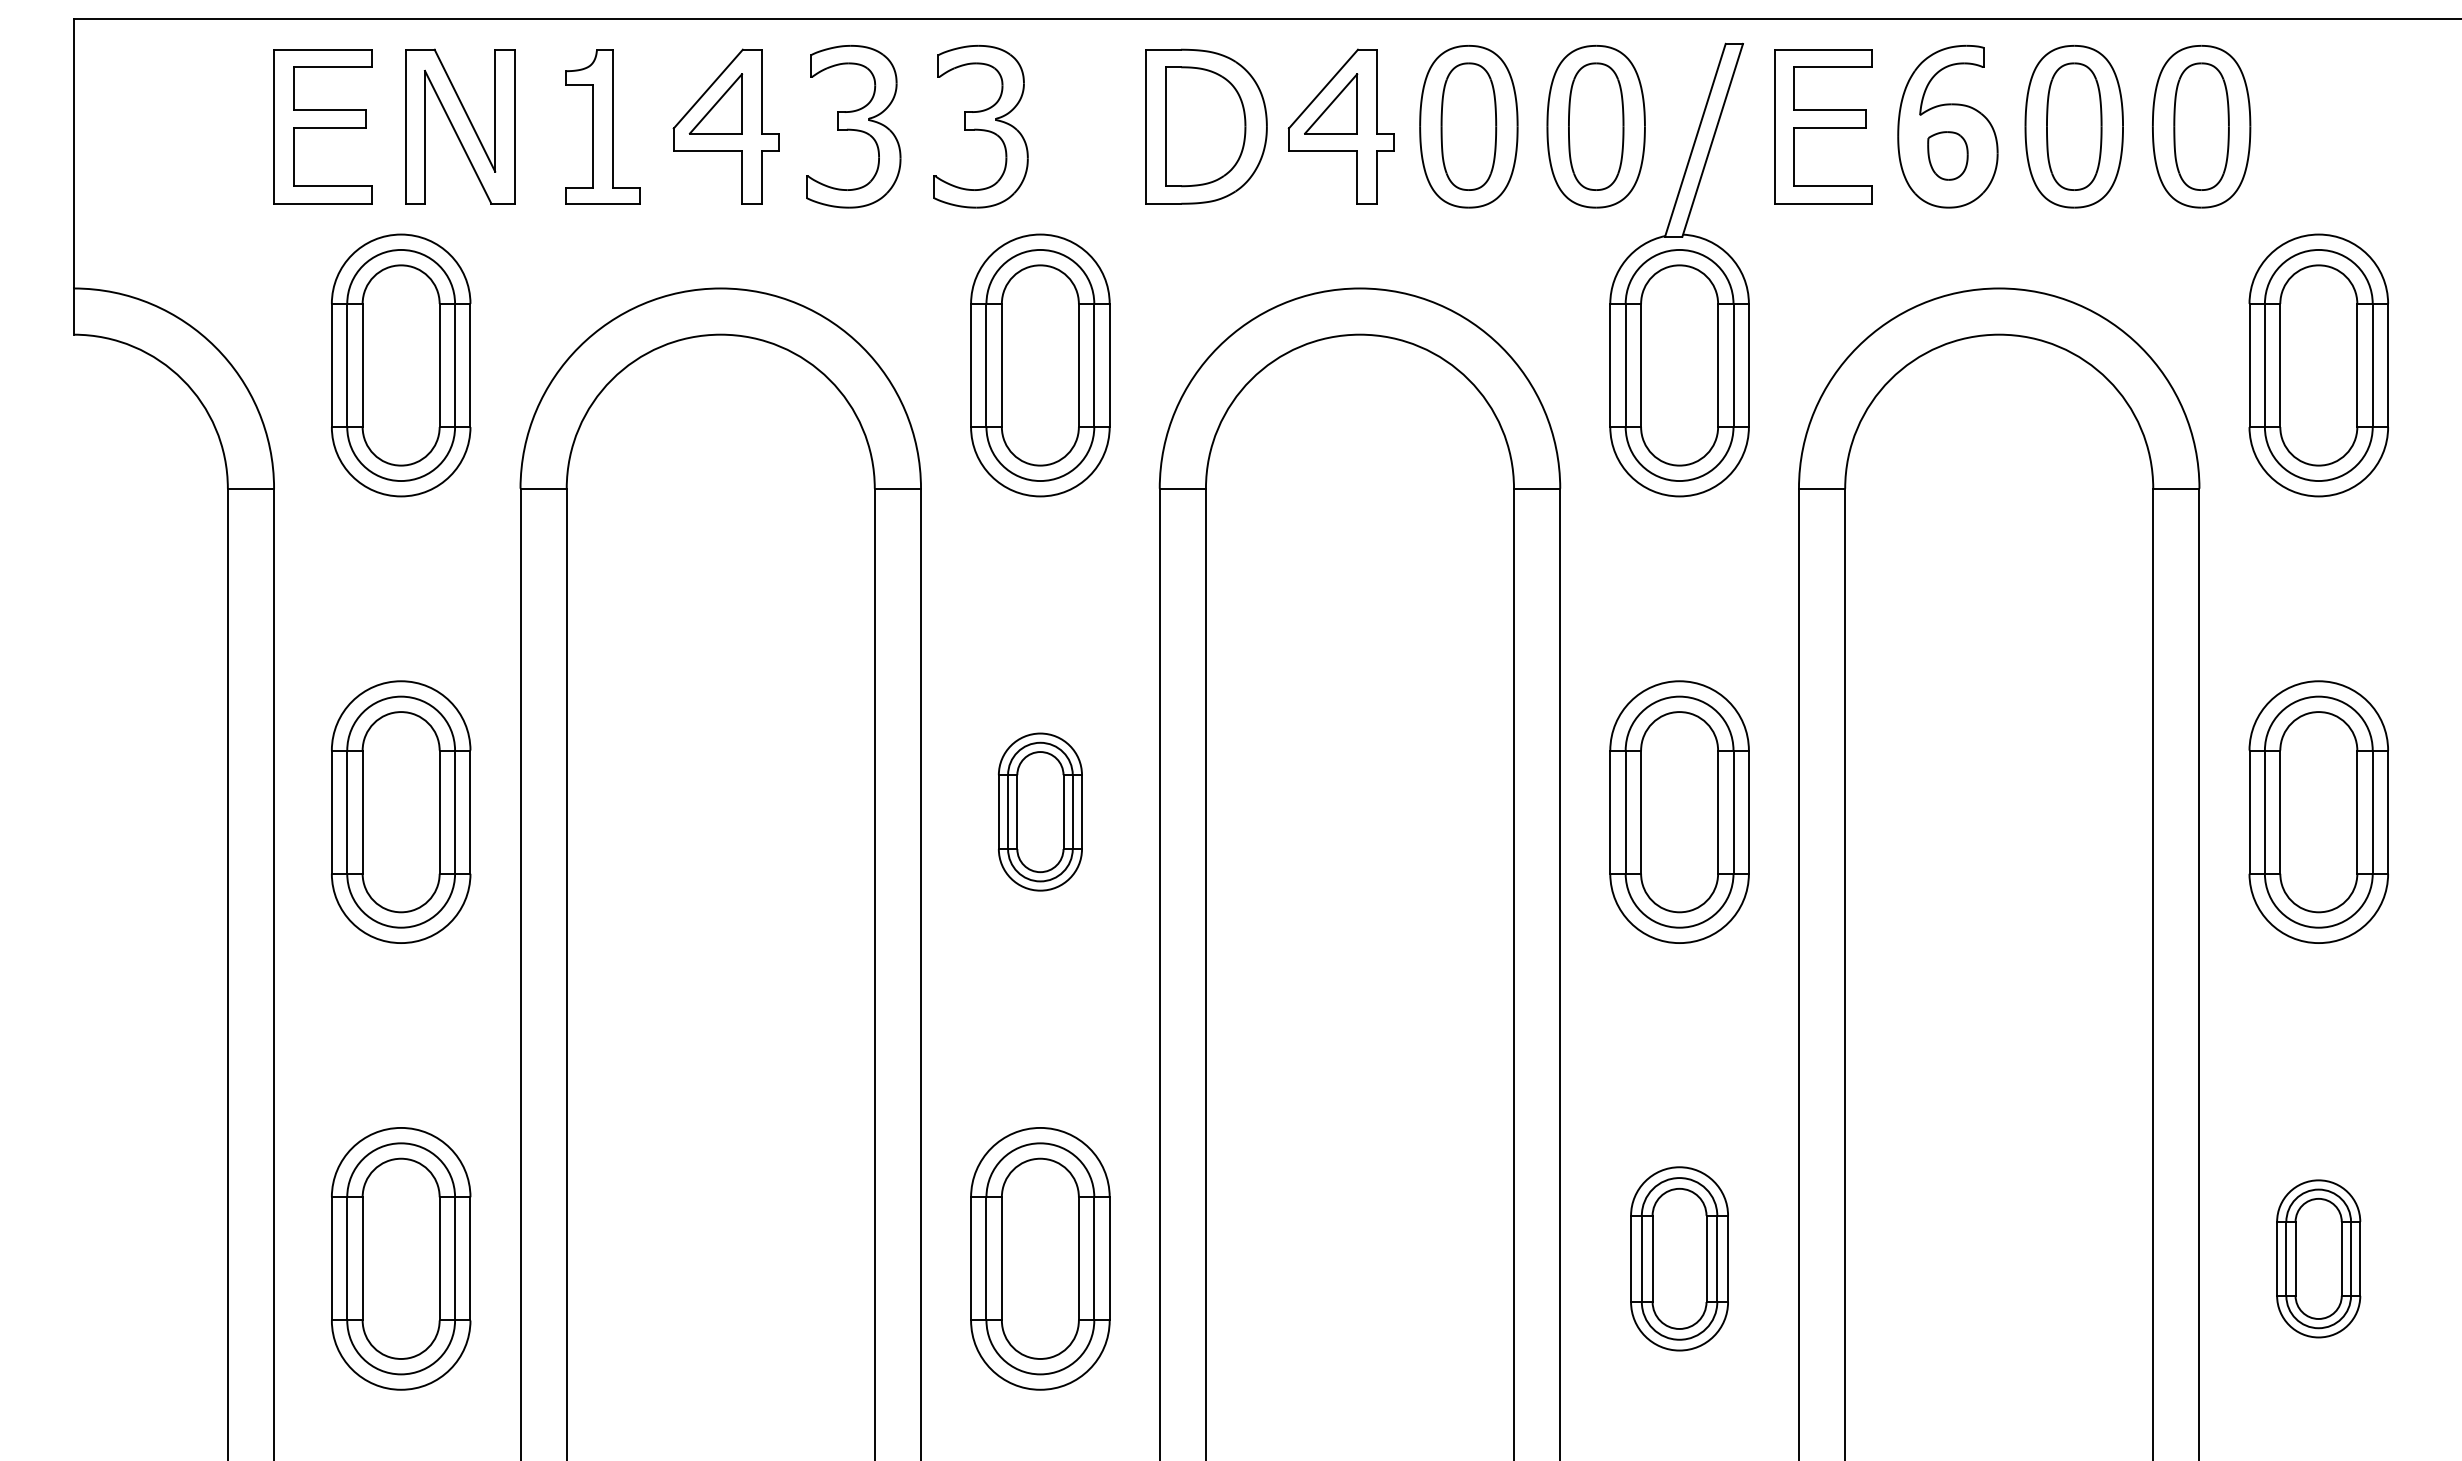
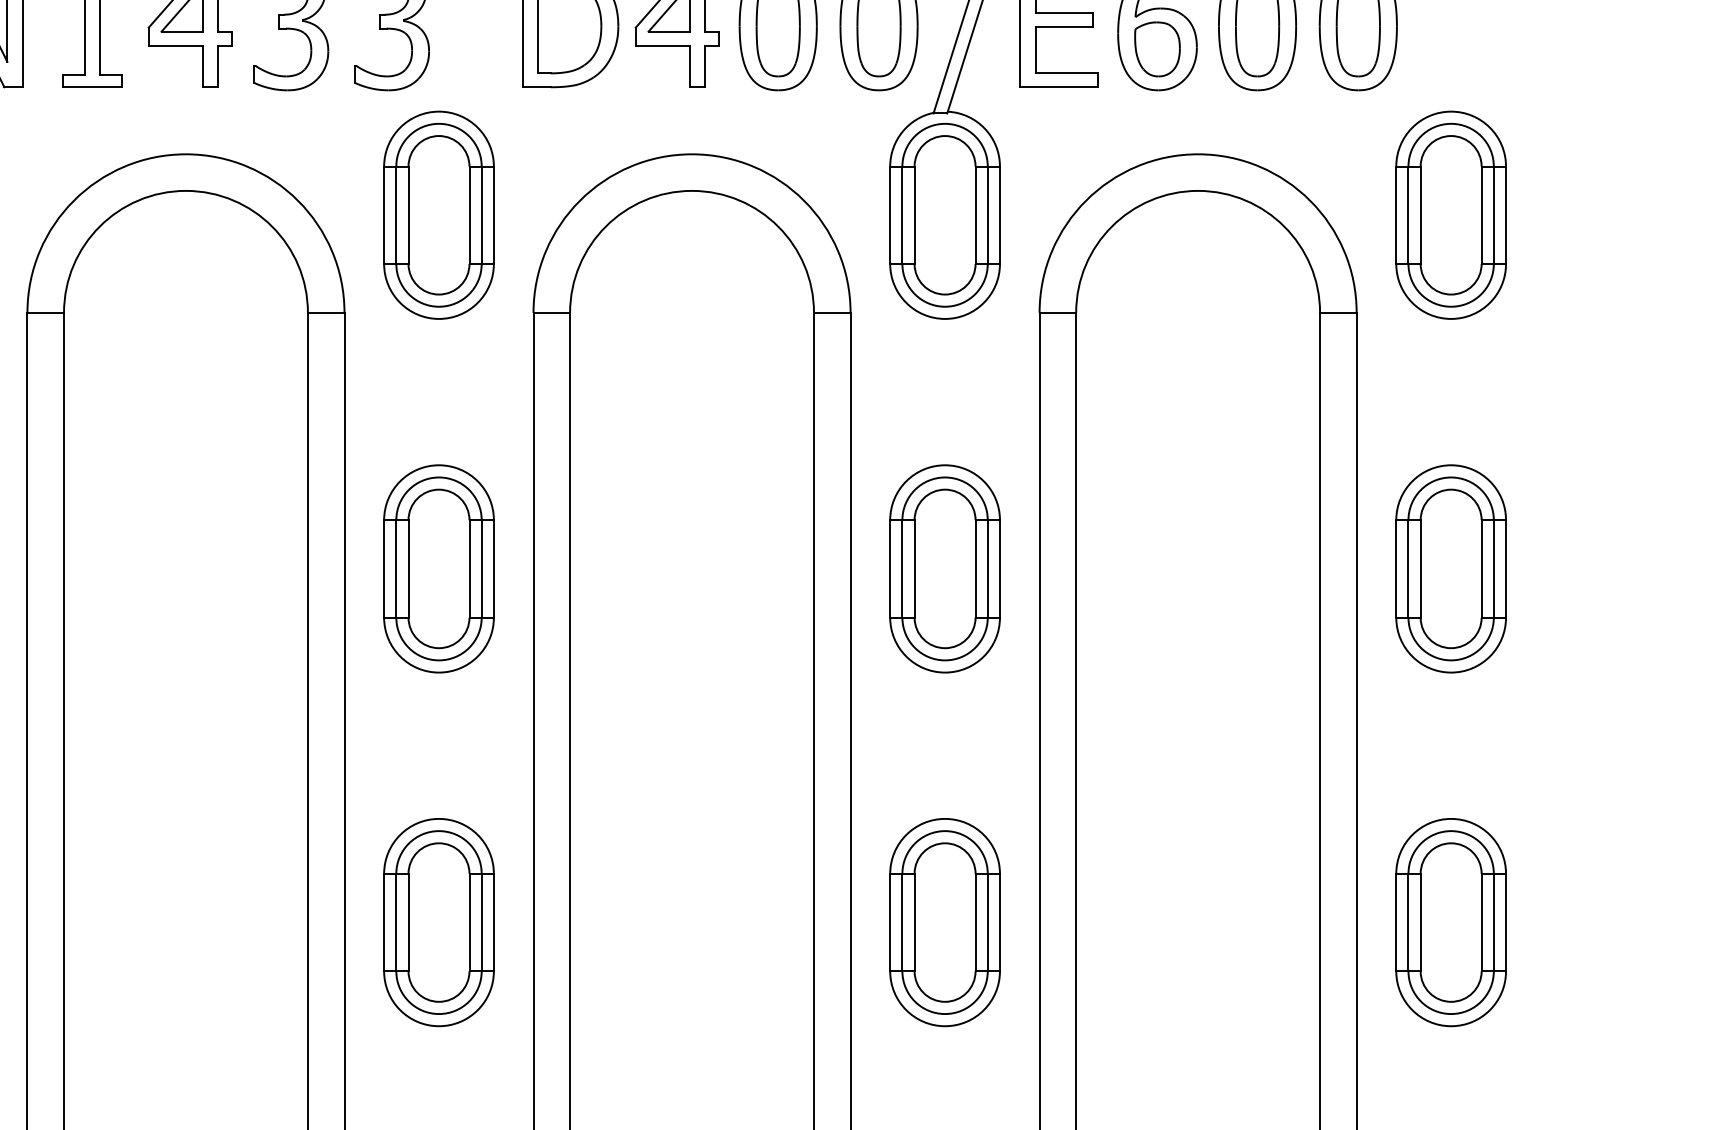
part: (1947, 155) -> (1157, 49), size x1.43
part: (1040, 811) -> (439, 568), size x1.67
part: (1679, 1258) -> (945, 922), size x1.43
part: (2318, 1258) -> (1450, 922), size x1.67

